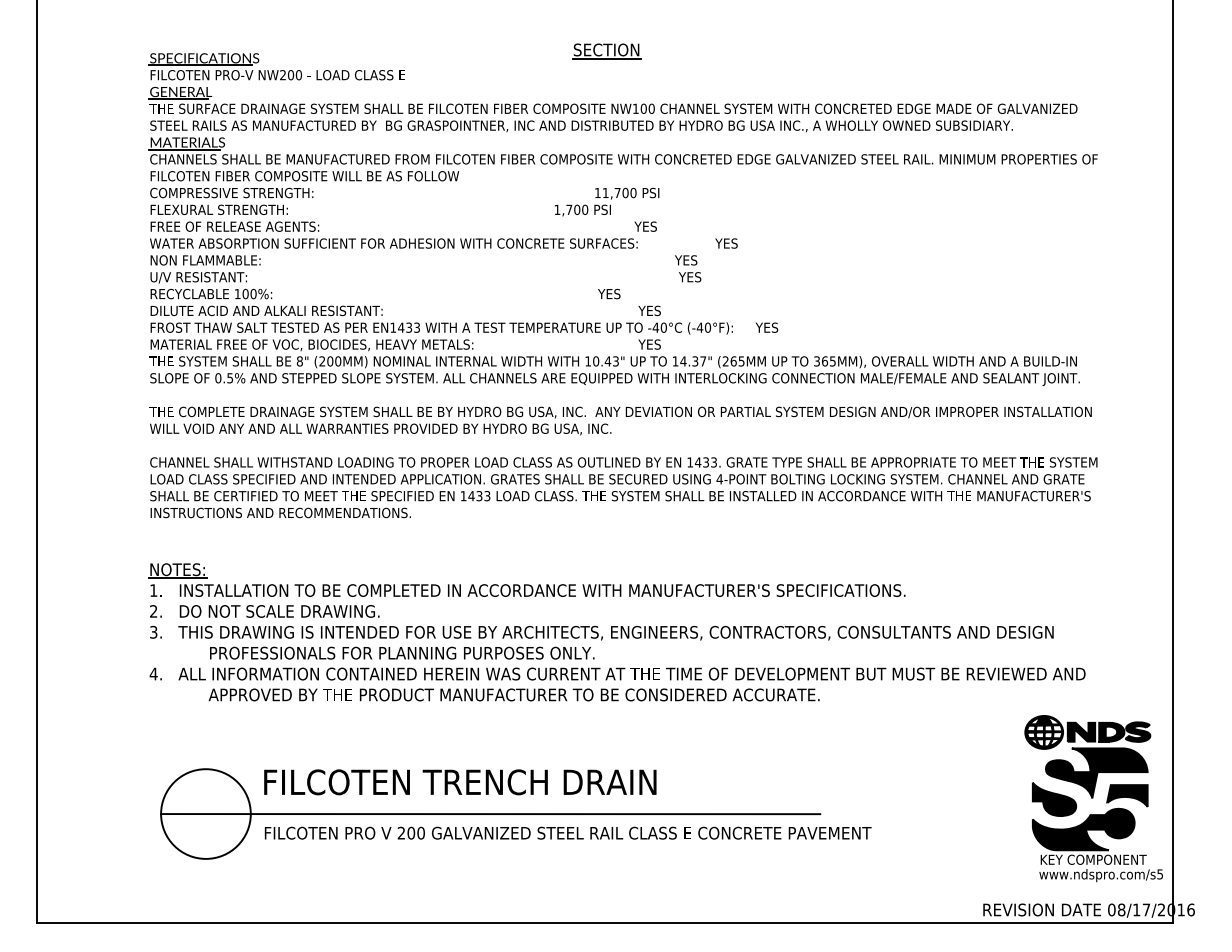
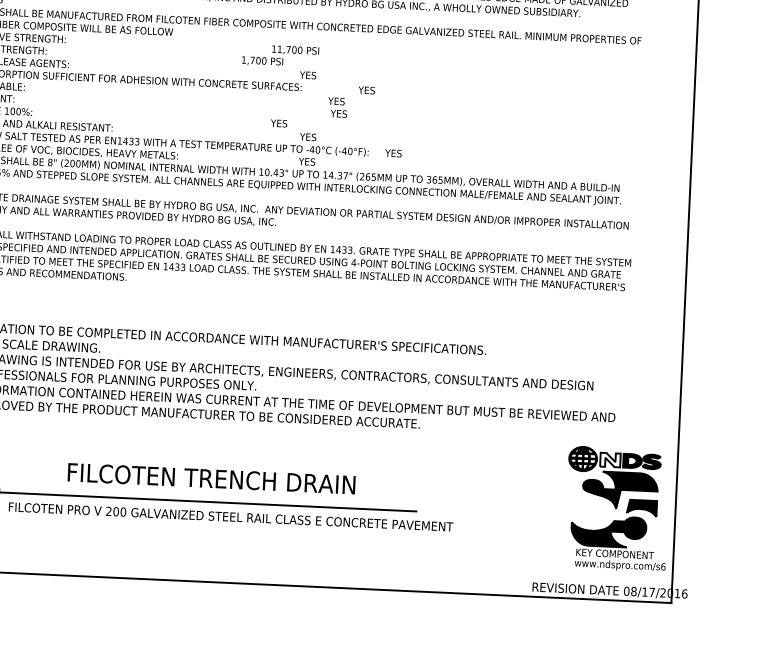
fill: (1081, 731) -> (610, 459), removed
text: (460, 782) -> (211, 478), moved
part: (1054, 799) -> (588, 508), removed
text: (1160, 874) -> (663, 566), www.ndspro.com/s5 -> www.ndspro.com/s6

